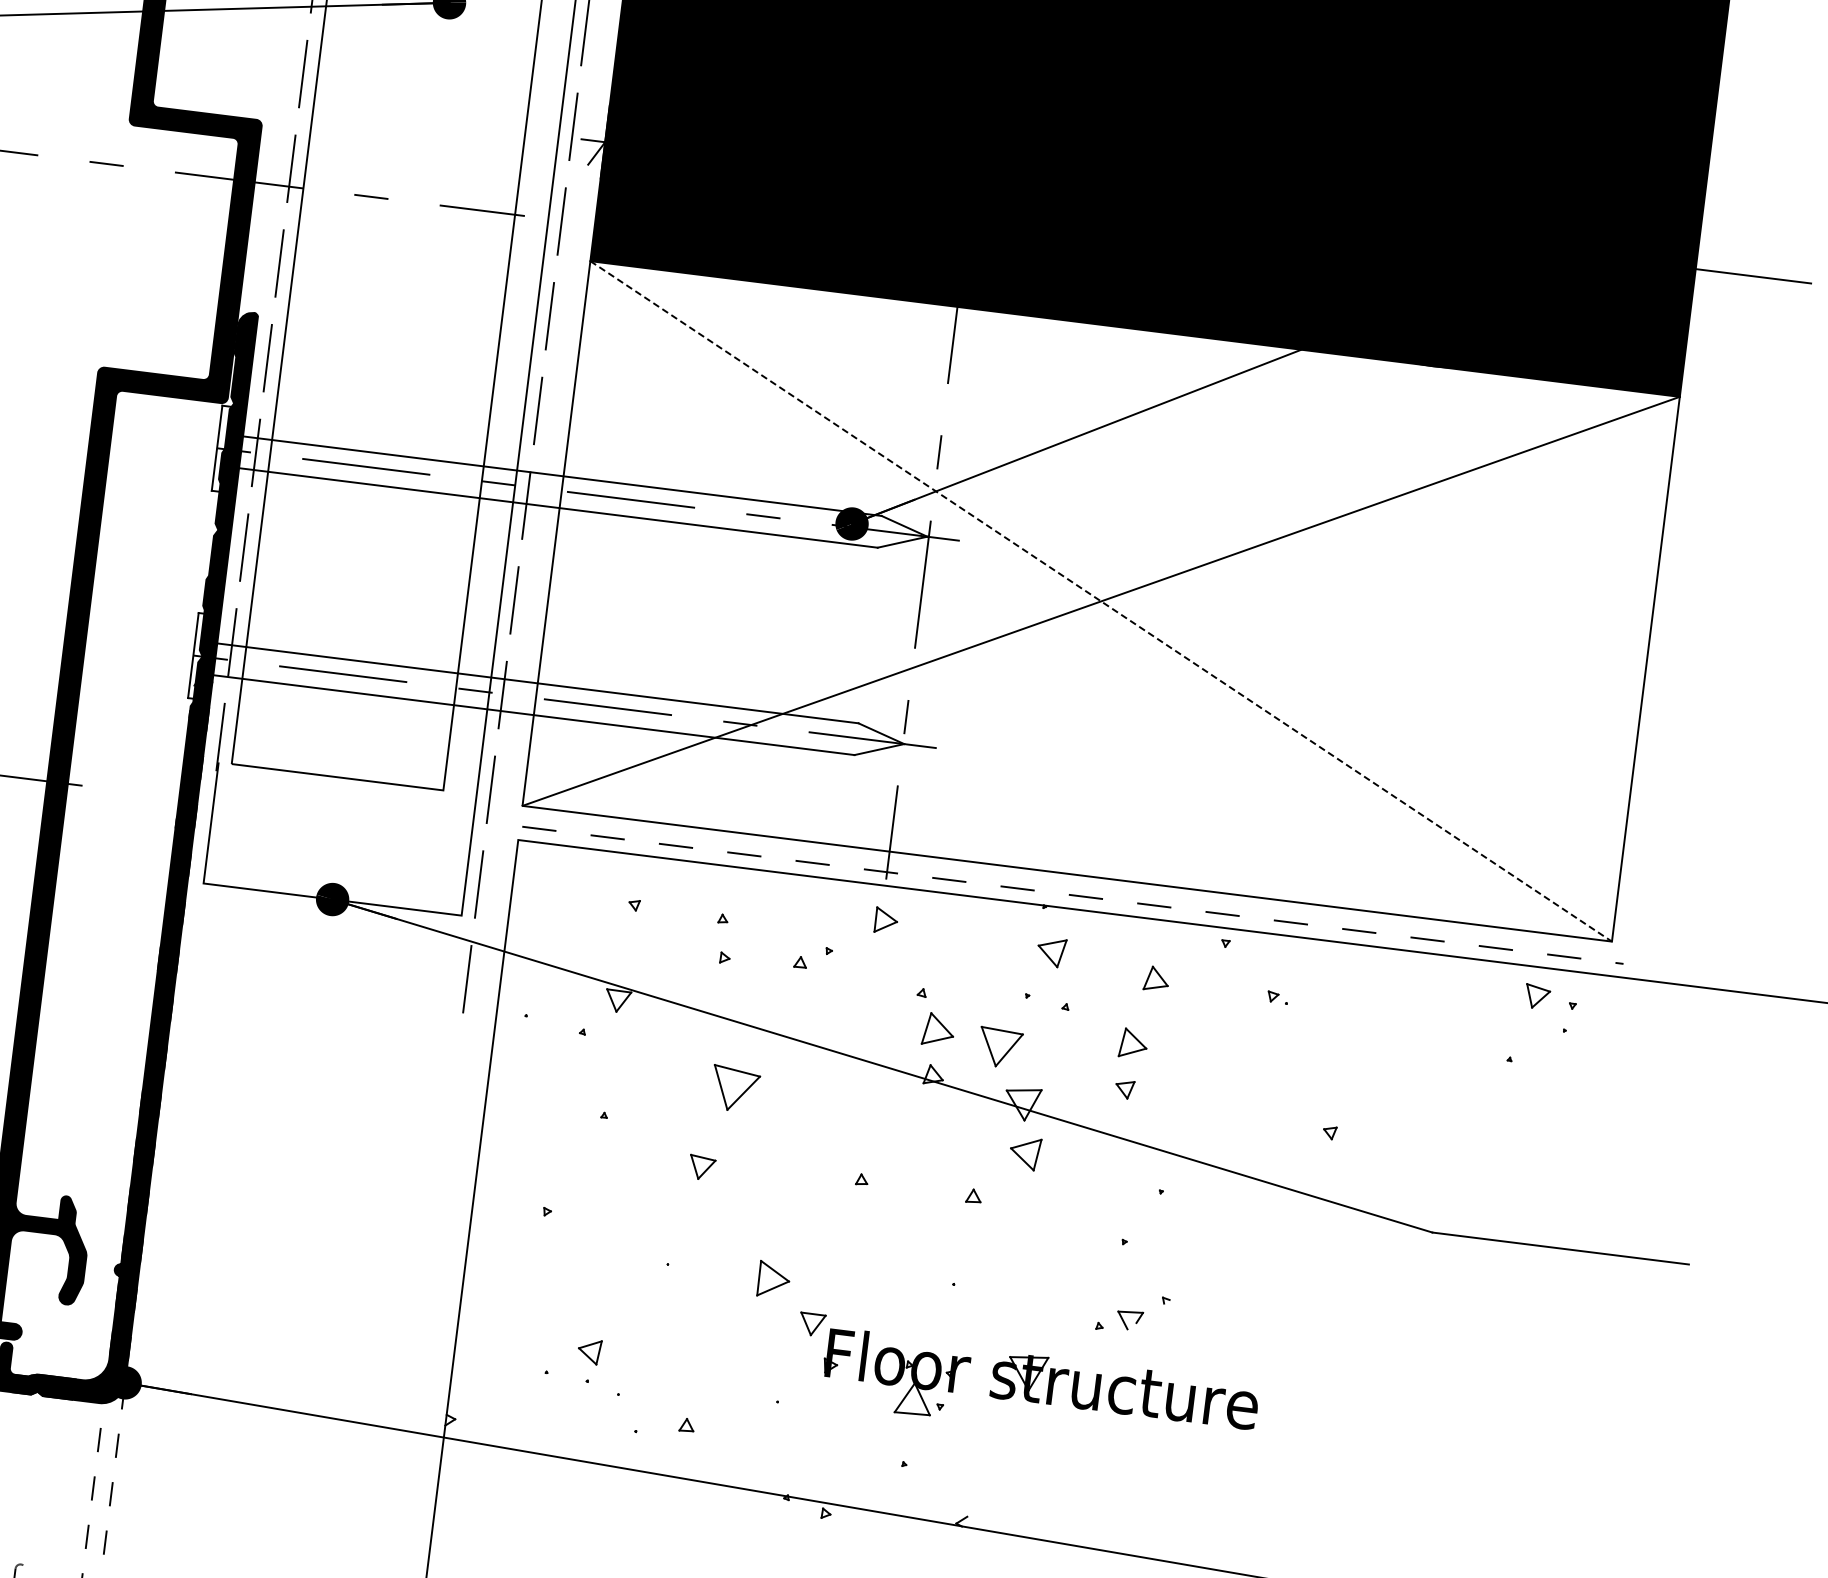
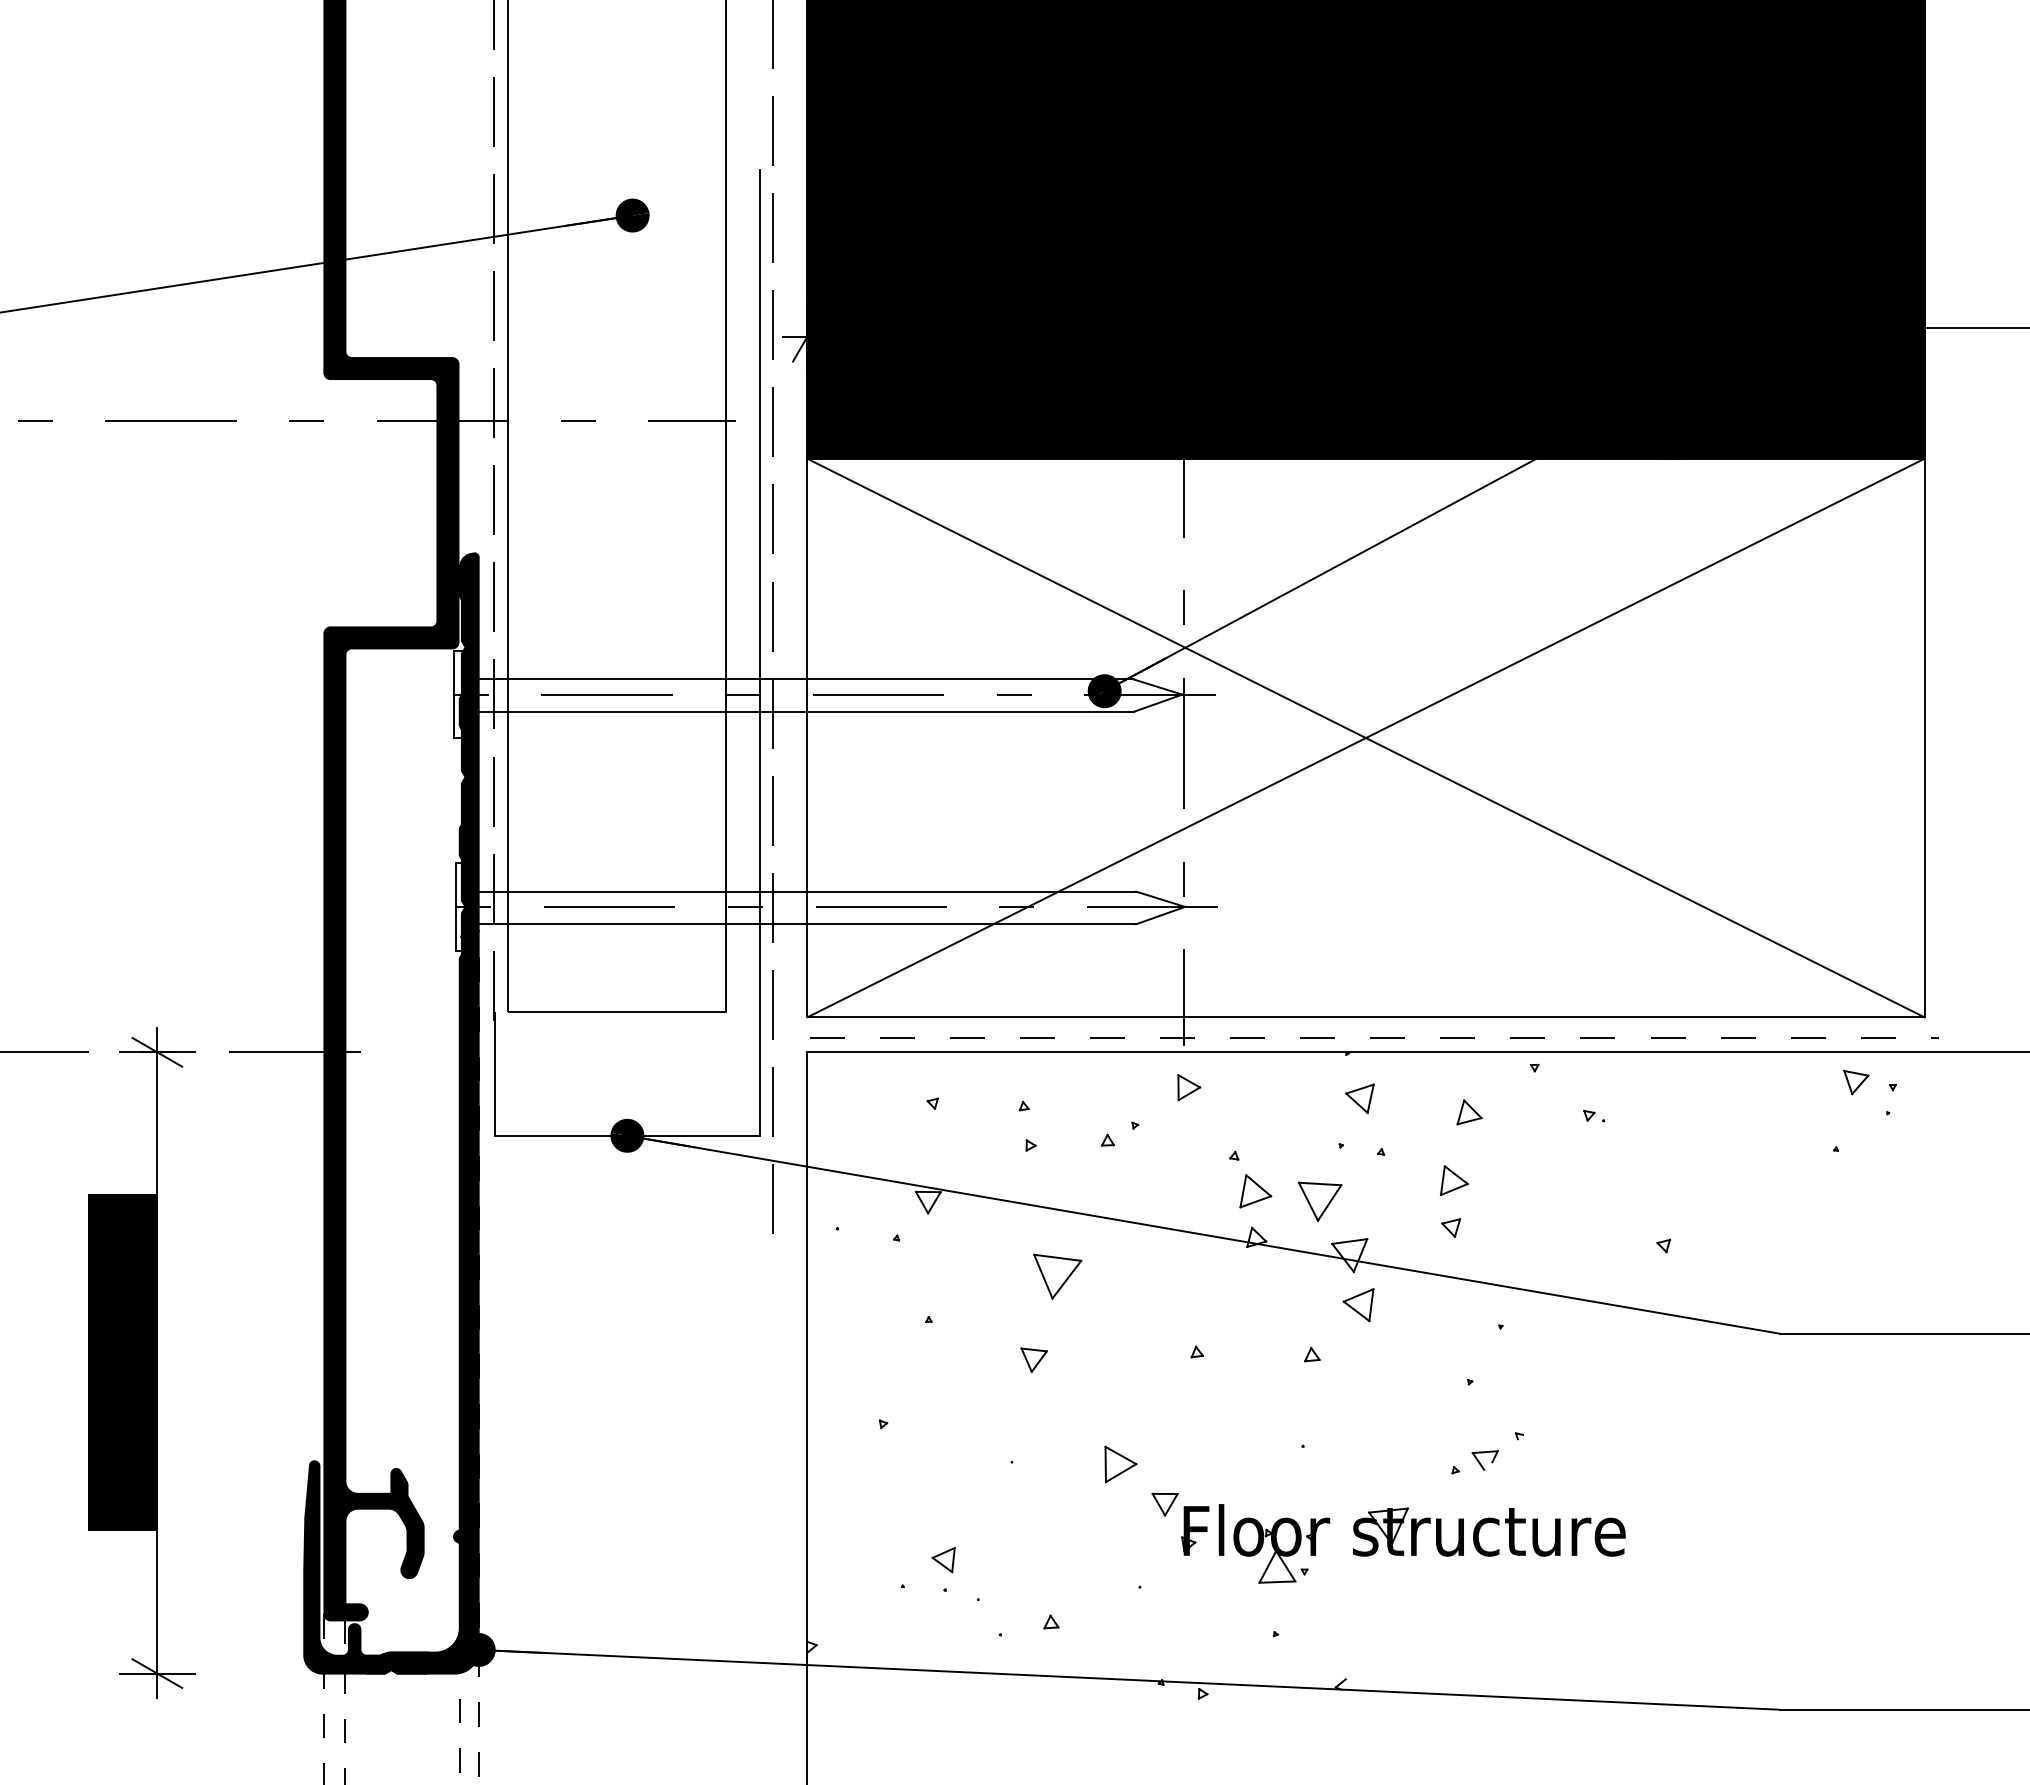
line: (1100, 601) -> (1365, 738), dashed -> solid

